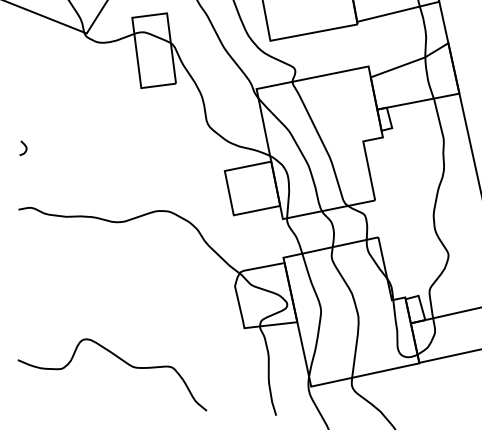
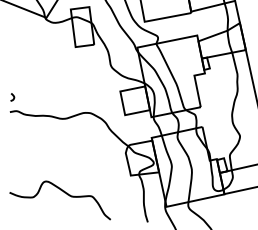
curve: (23, 146) -> (12, 96), moved

